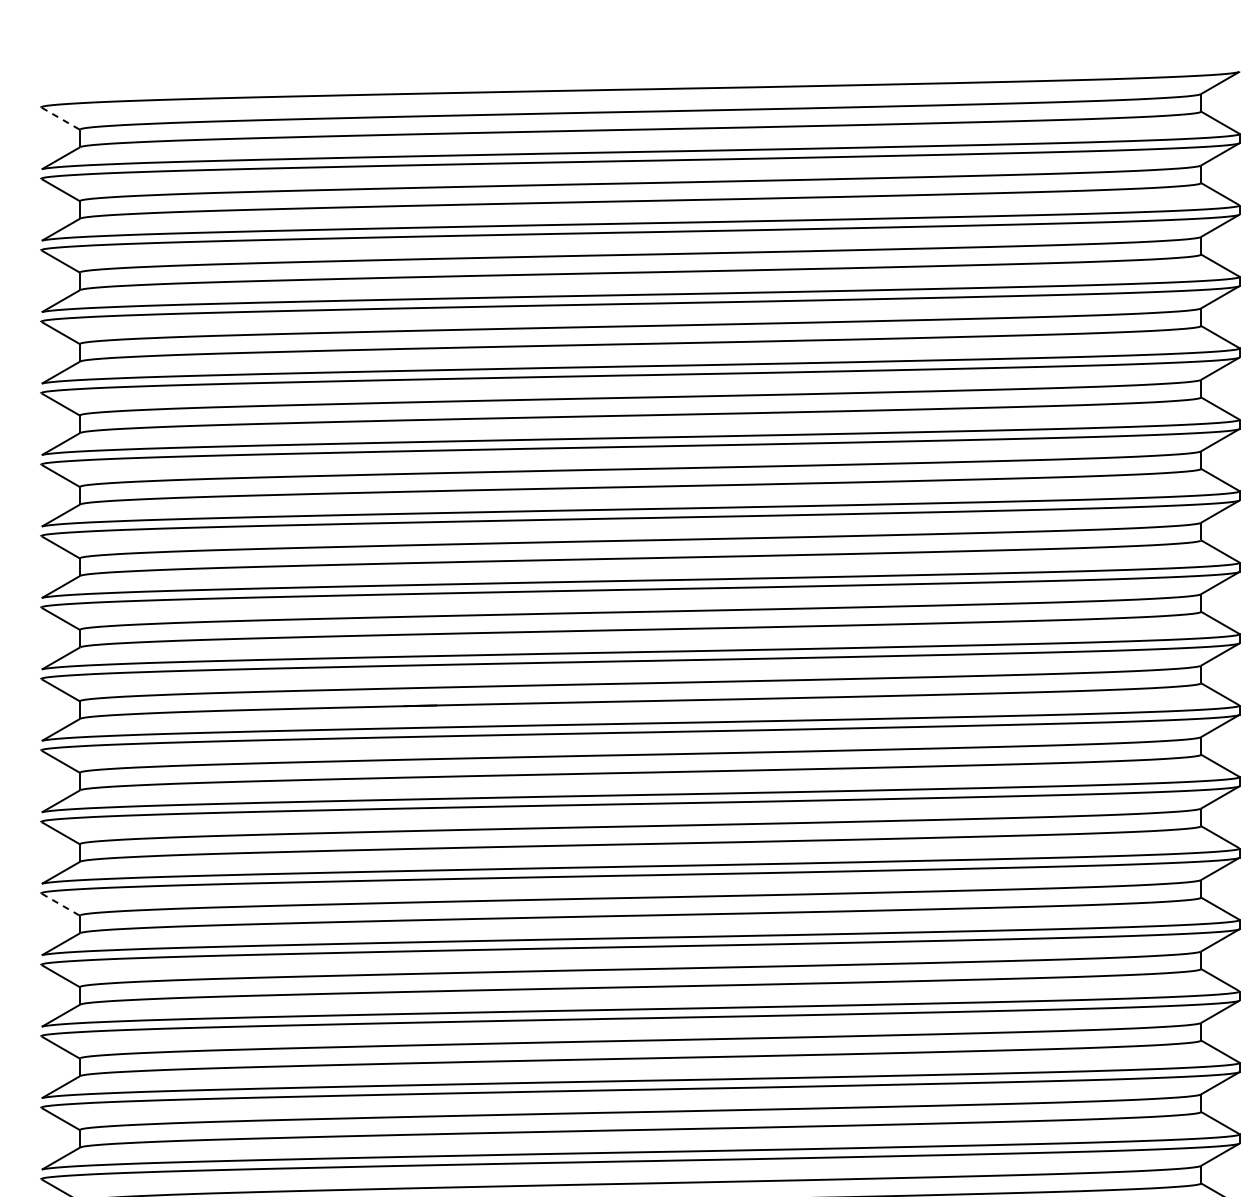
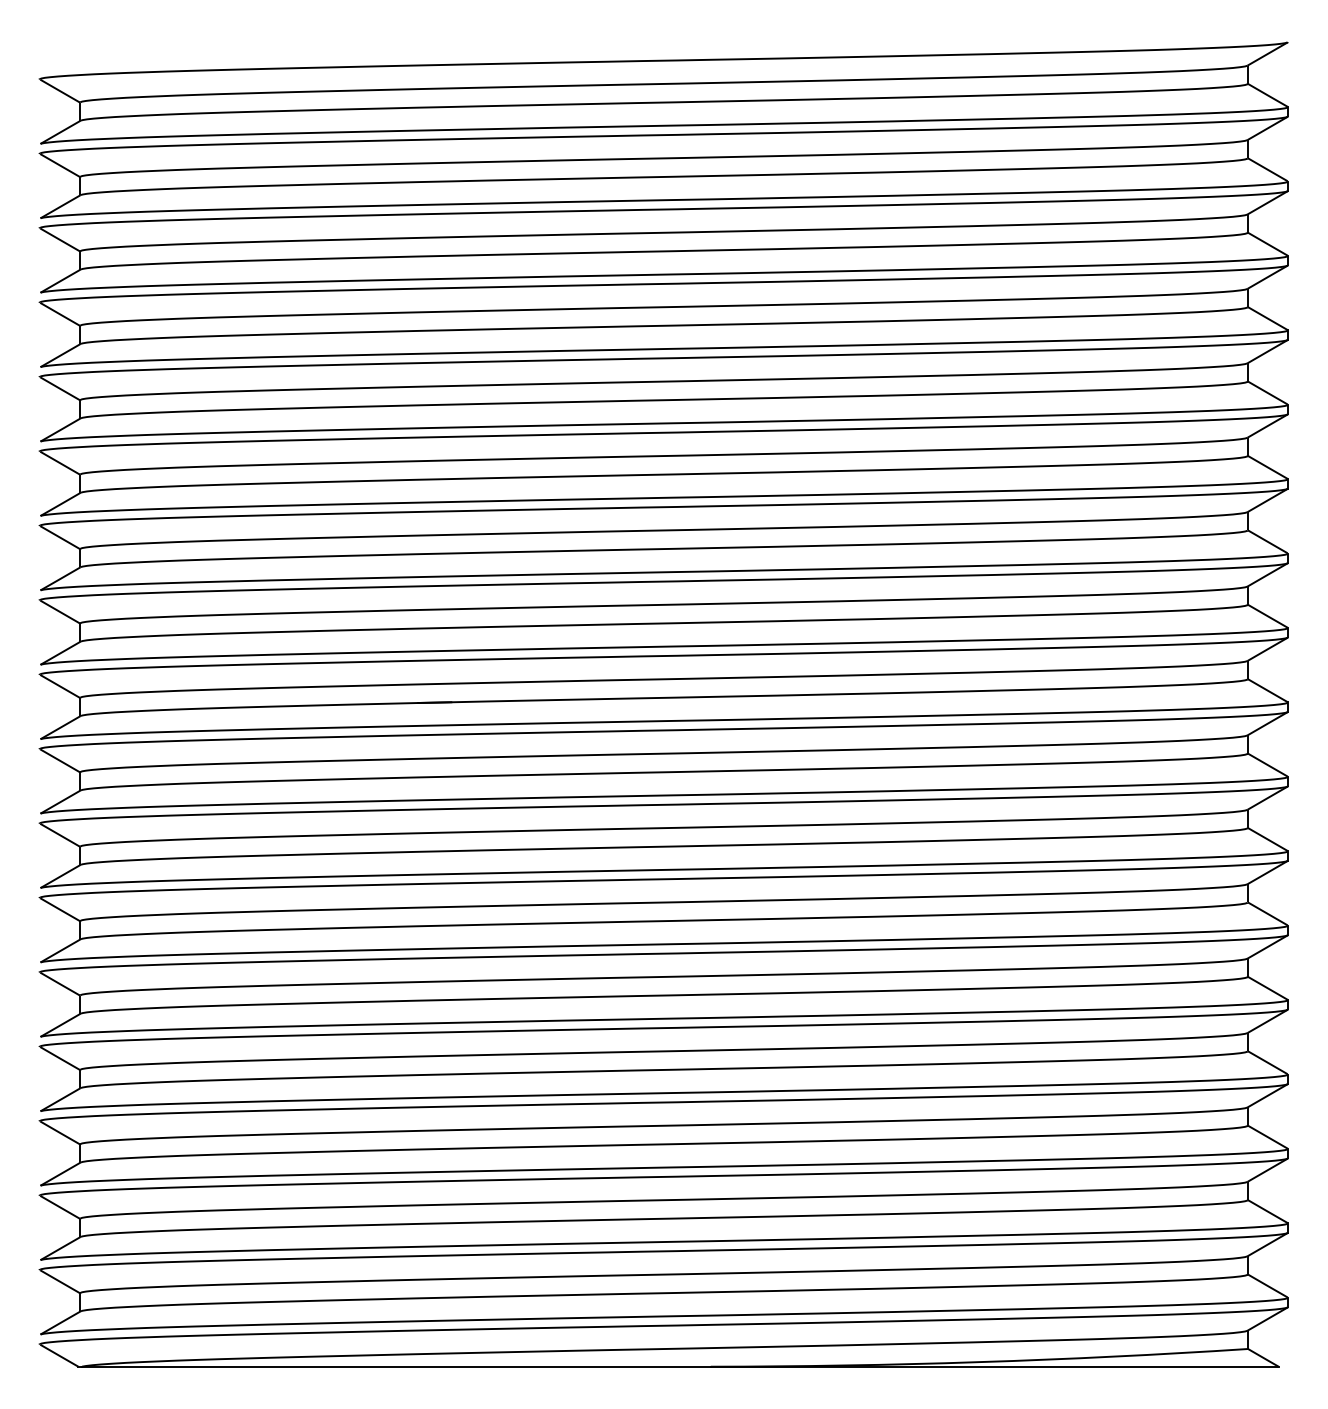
line: (61, 119) -> (60, 91), dashed -> solid
line: (61, 904) -> (60, 909), dashed -> solid

